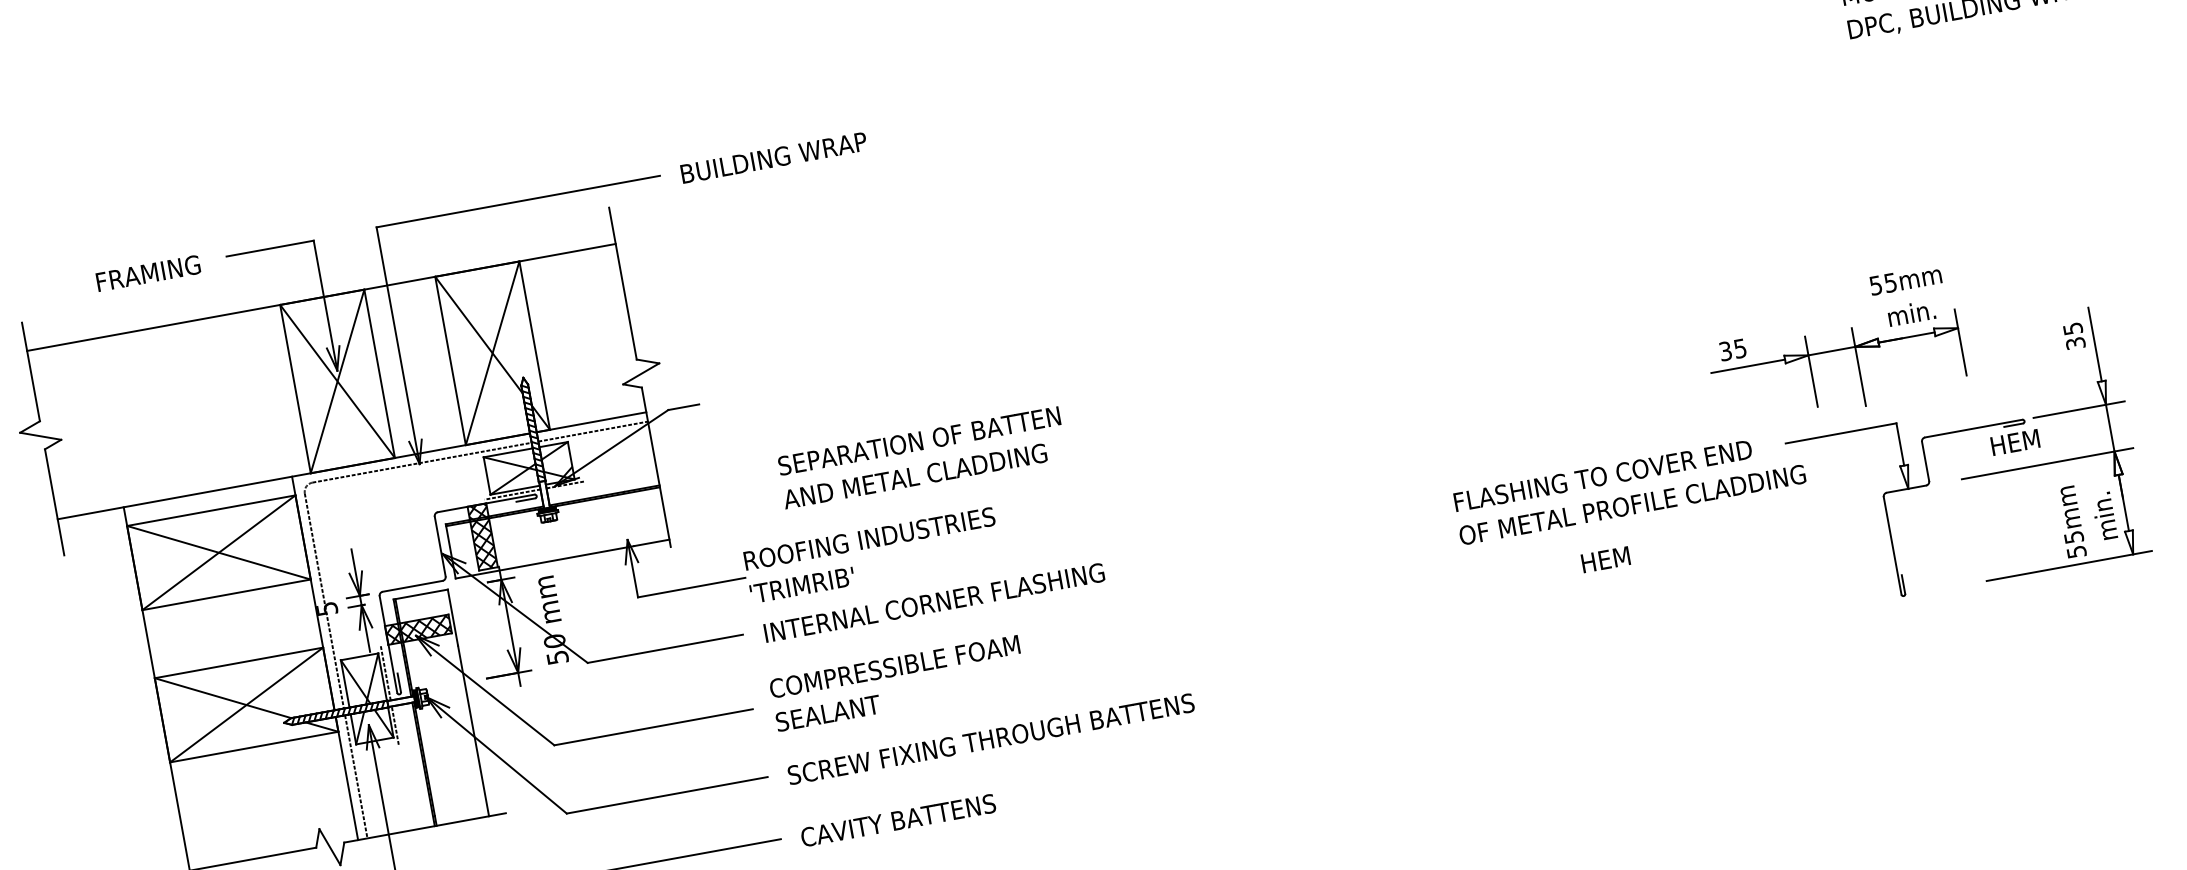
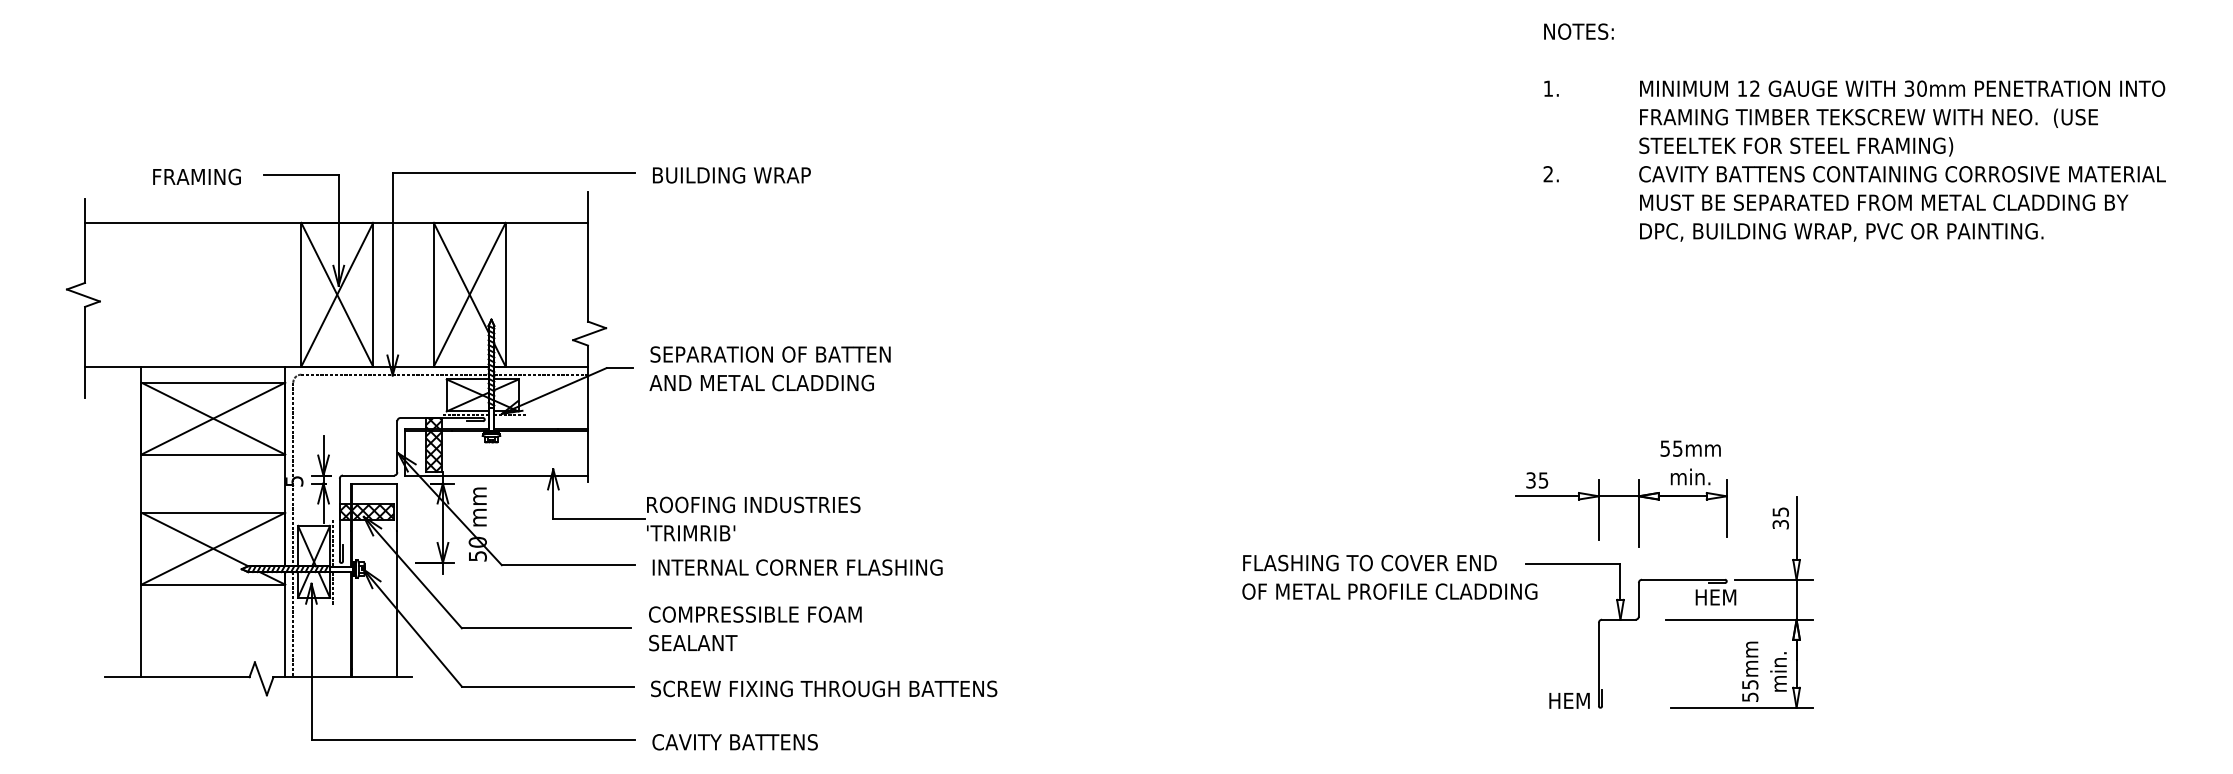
part: (1834, 347) -> (1621, 493), moved
text: (921, 457) -> (769, 368), moved
text: (1605, 559) -> (1569, 700), moved

